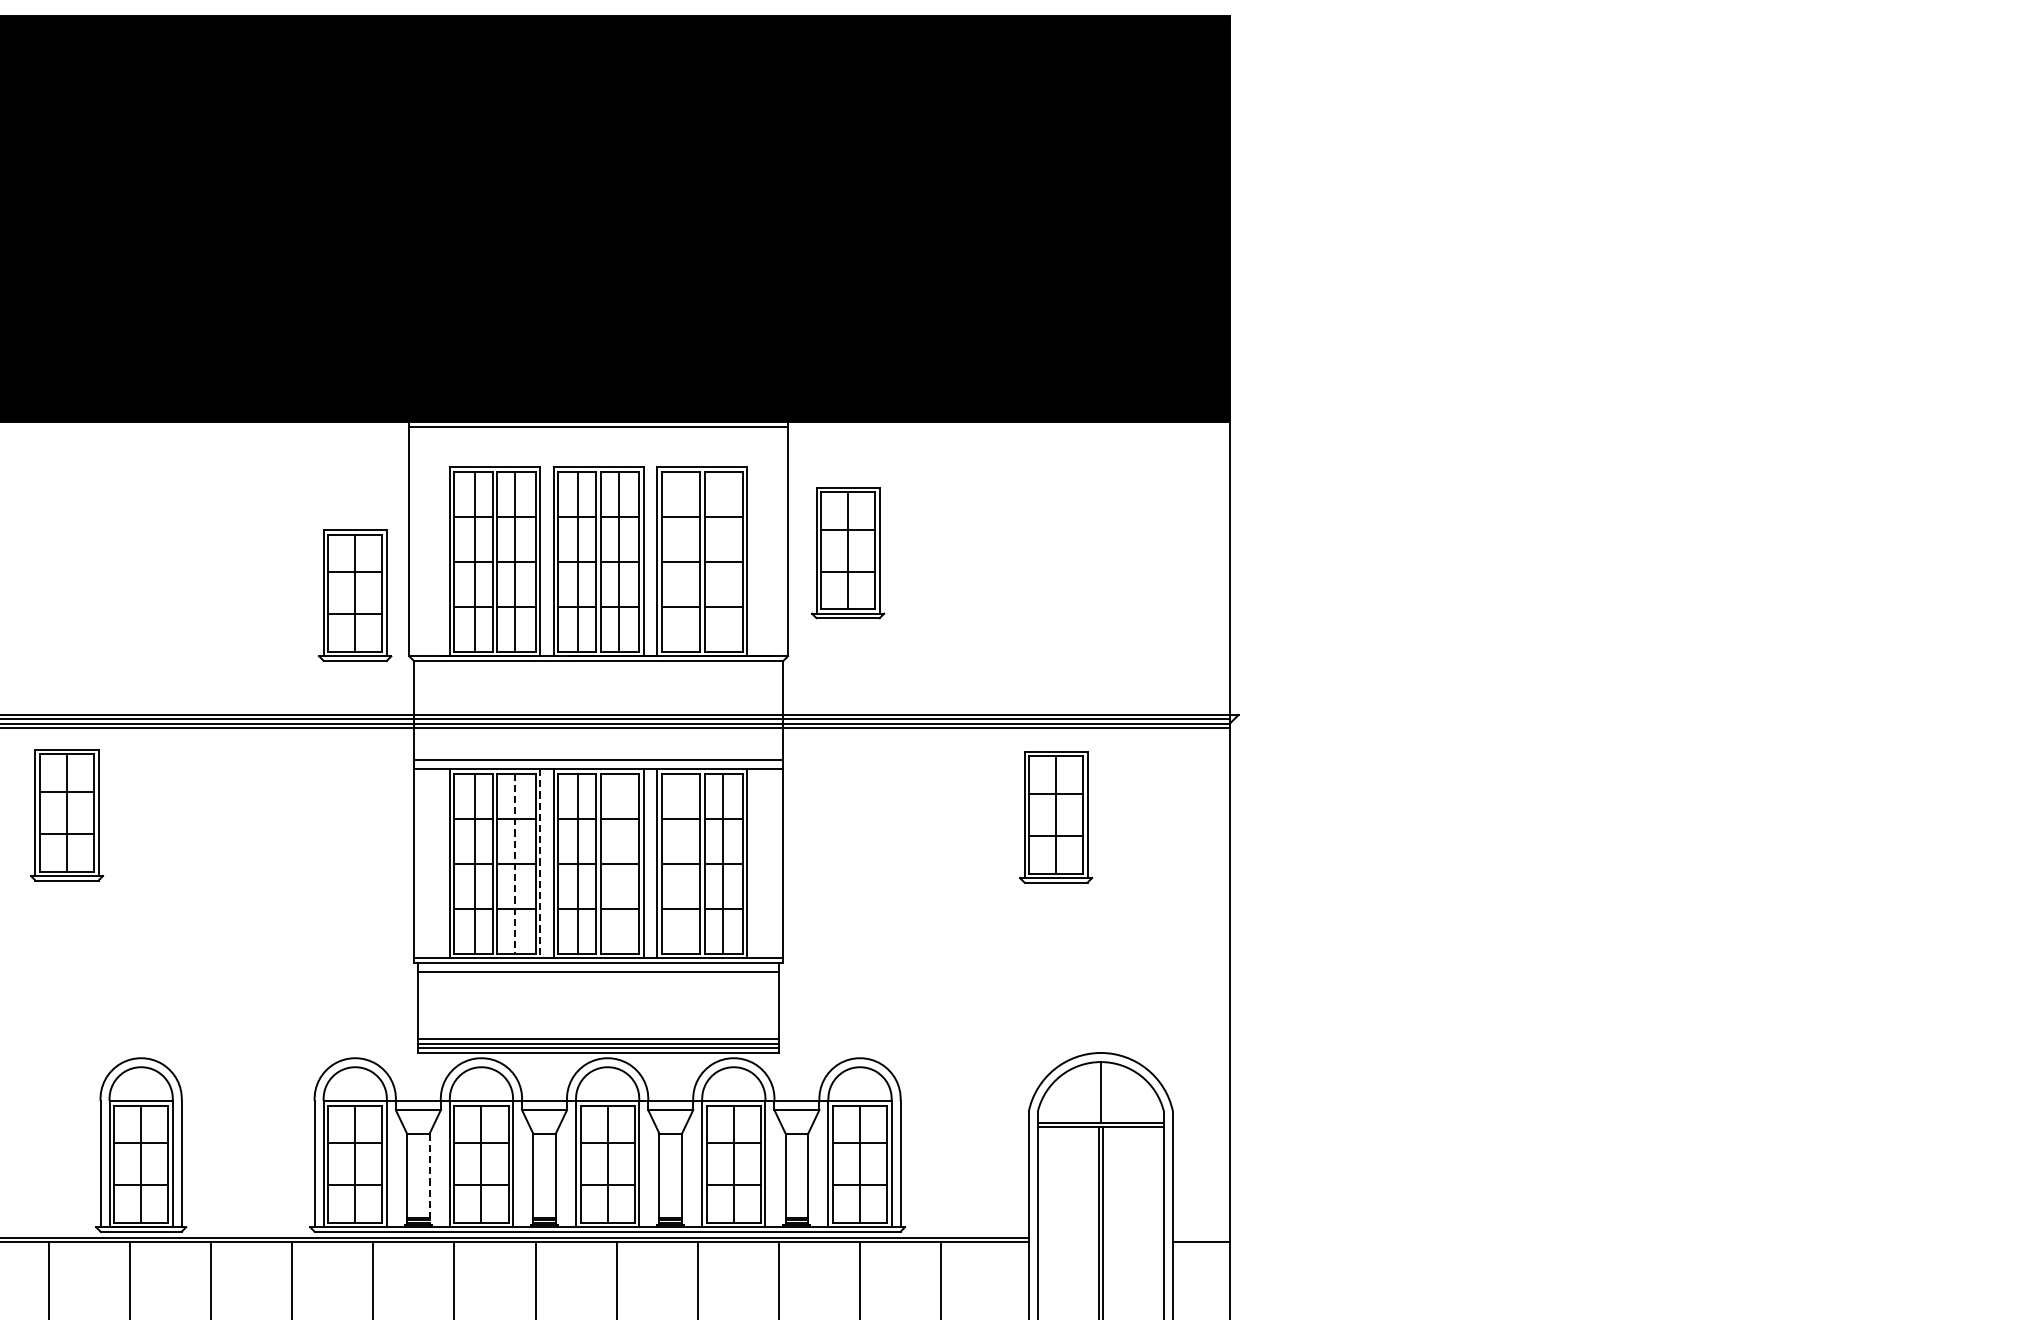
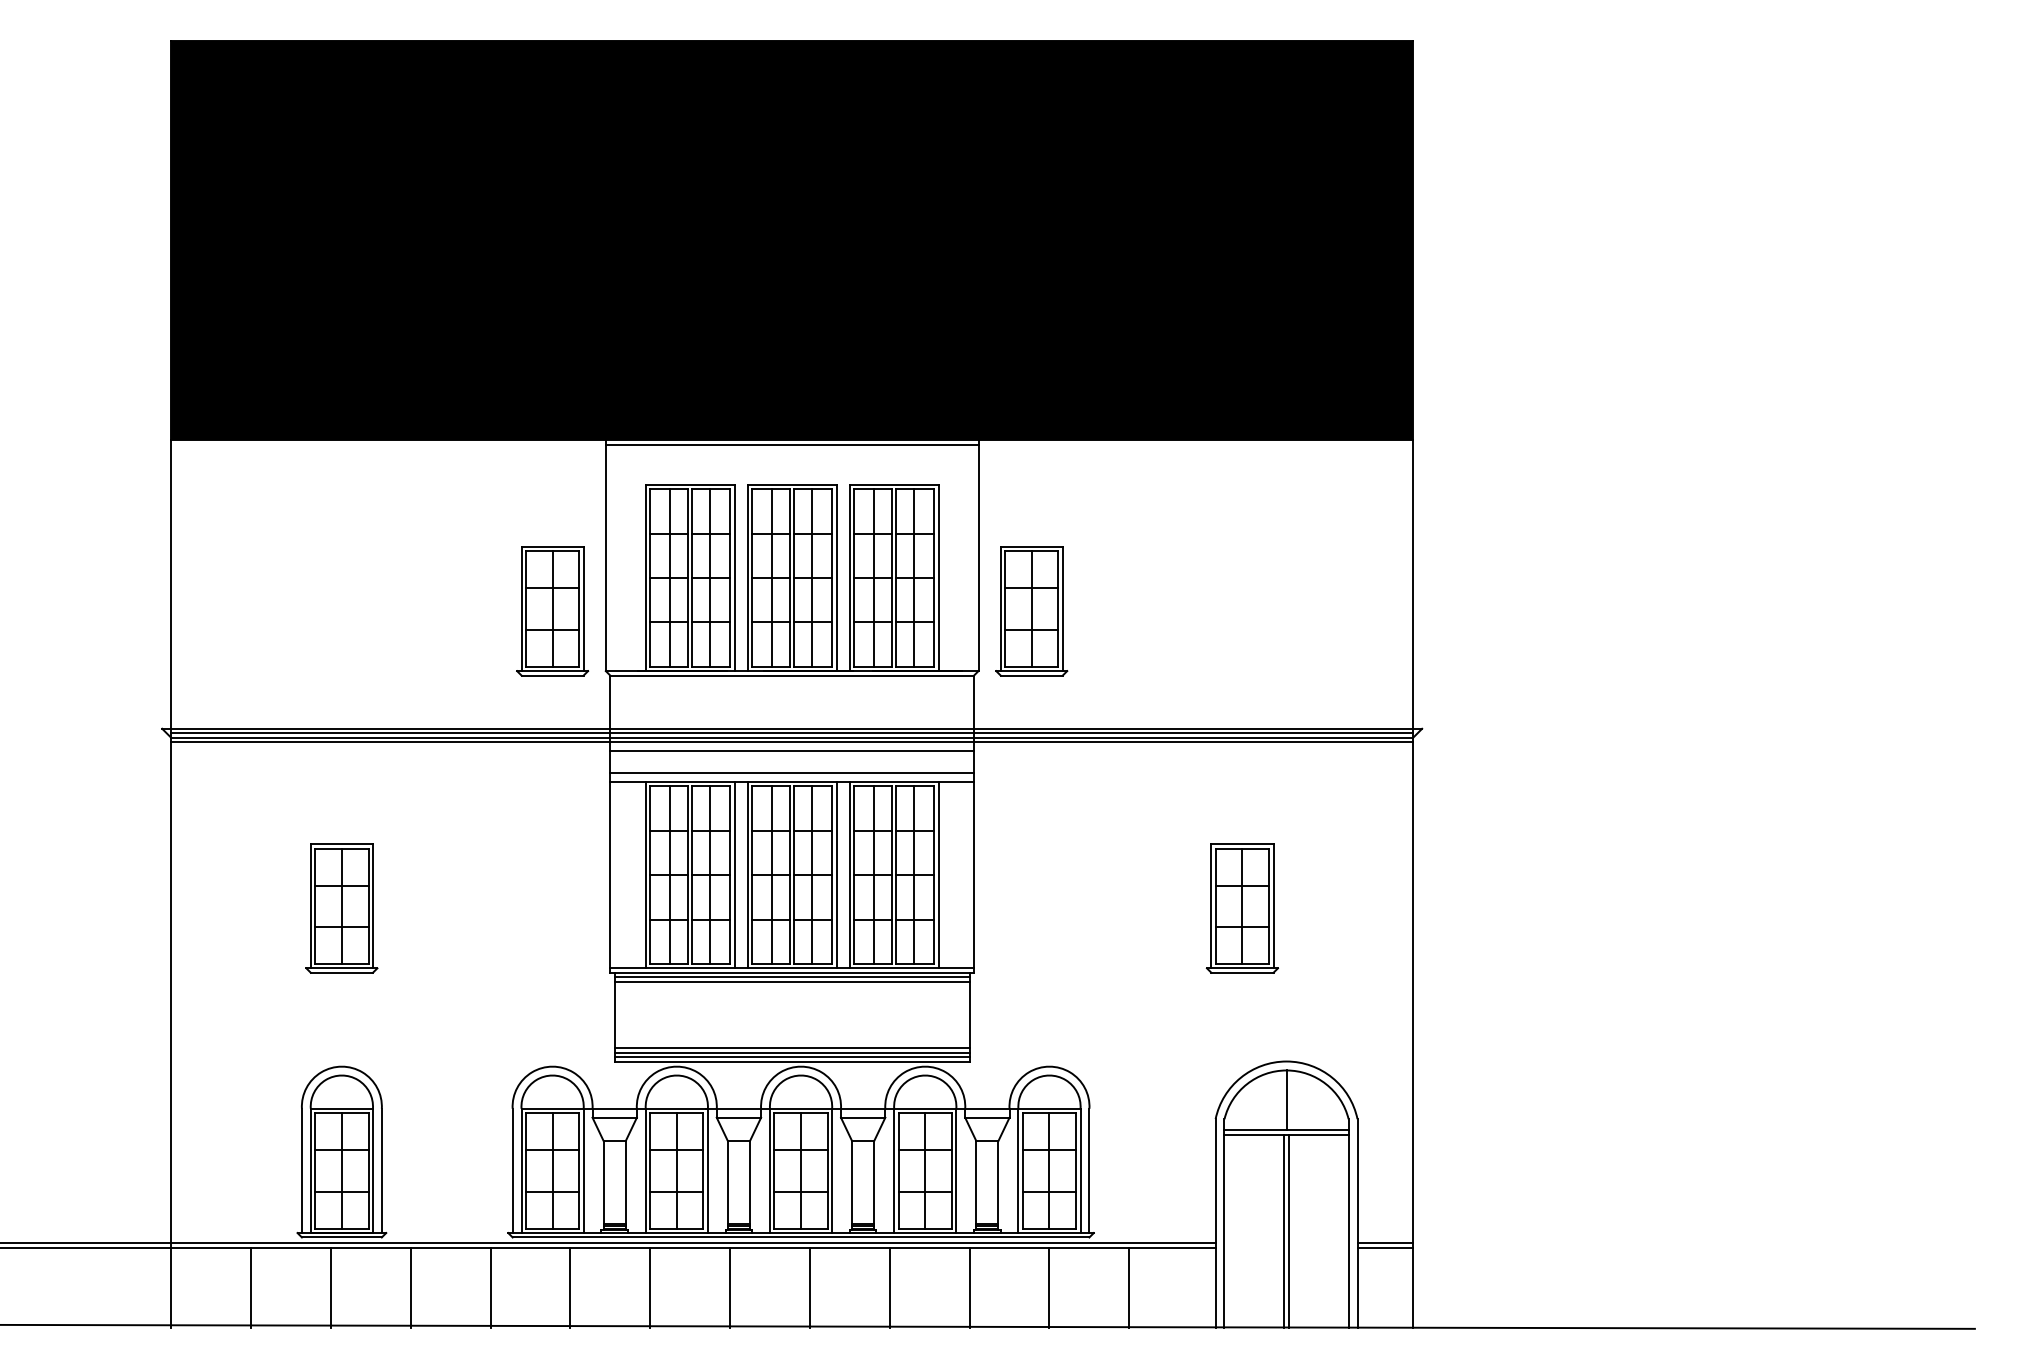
part: (847, 553) -> (1031, 611), moved
line: (682, 561) -> (874, 577), added
line: (722, 561) -> (914, 577), added
line: (598, 737) -> (792, 750), added
part: (66, 815) -> (341, 908), moved
part: (1055, 817) -> (1241, 908), moved
line: (619, 862) -> (812, 874), added
line: (682, 862) -> (874, 874), added
line: (515, 864) -> (710, 875), dashed -> solid
line: (540, 864) -> (734, 875), dashed -> solid
line: (597, 967) -> (791, 977), added
line: (429, 1178) -> (625, 1185), dashed -> solid
line: (1201, 1237) -> (1385, 1243), added

